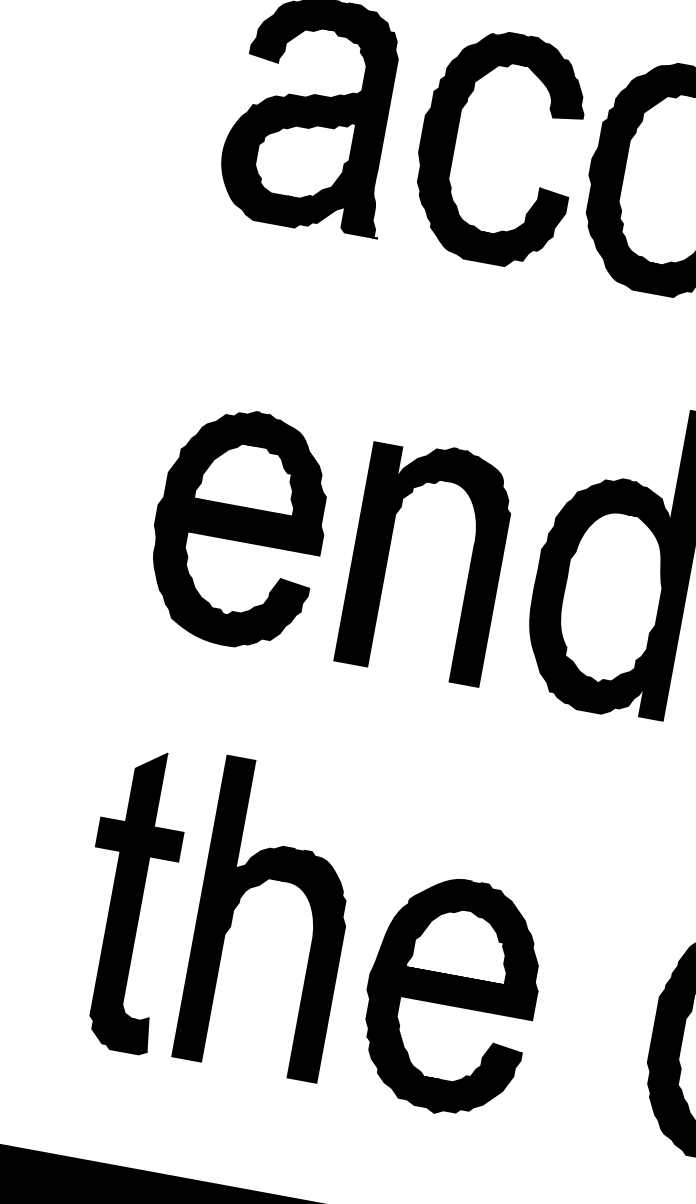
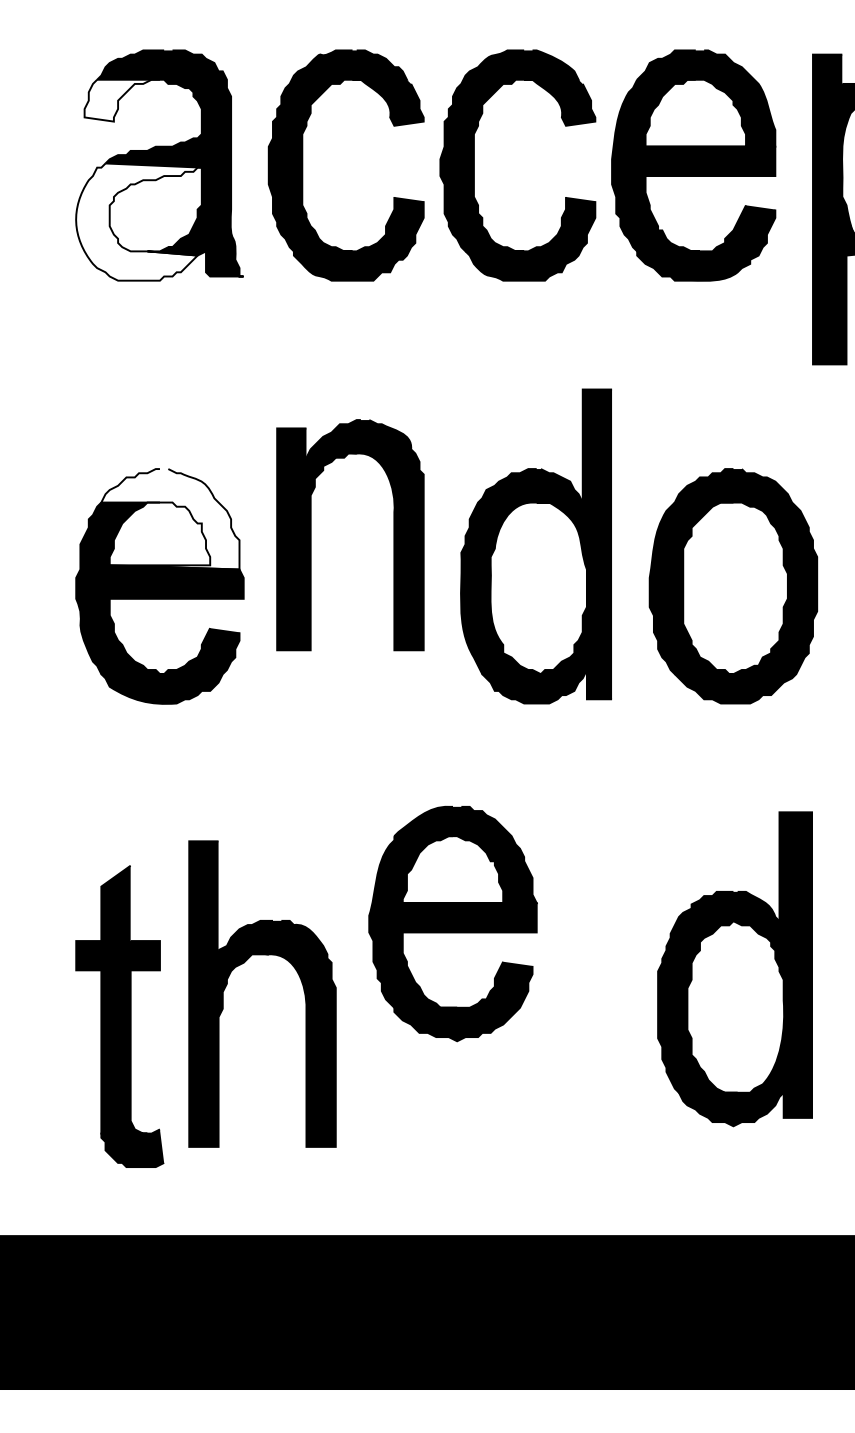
fill: (289, 43) -> (121, 100), removed
fill: (284, 165) -> (138, 221), removed
fill: (261, 464) -> (170, 519), removed
part: (388, 553) -> (311, 535), moved
part: (259, 885) -> (244, 963), moved
part: (130, 899) -> (119, 1016), moved
part: (450, 996) -> (452, 923), moved

